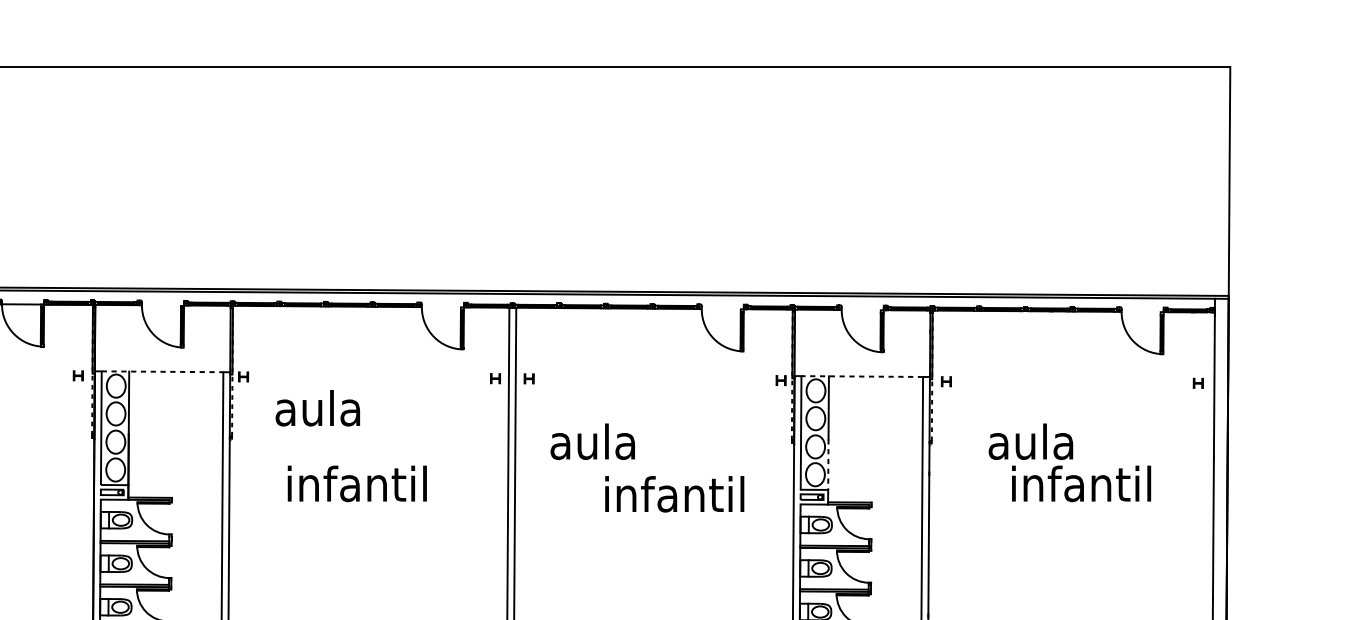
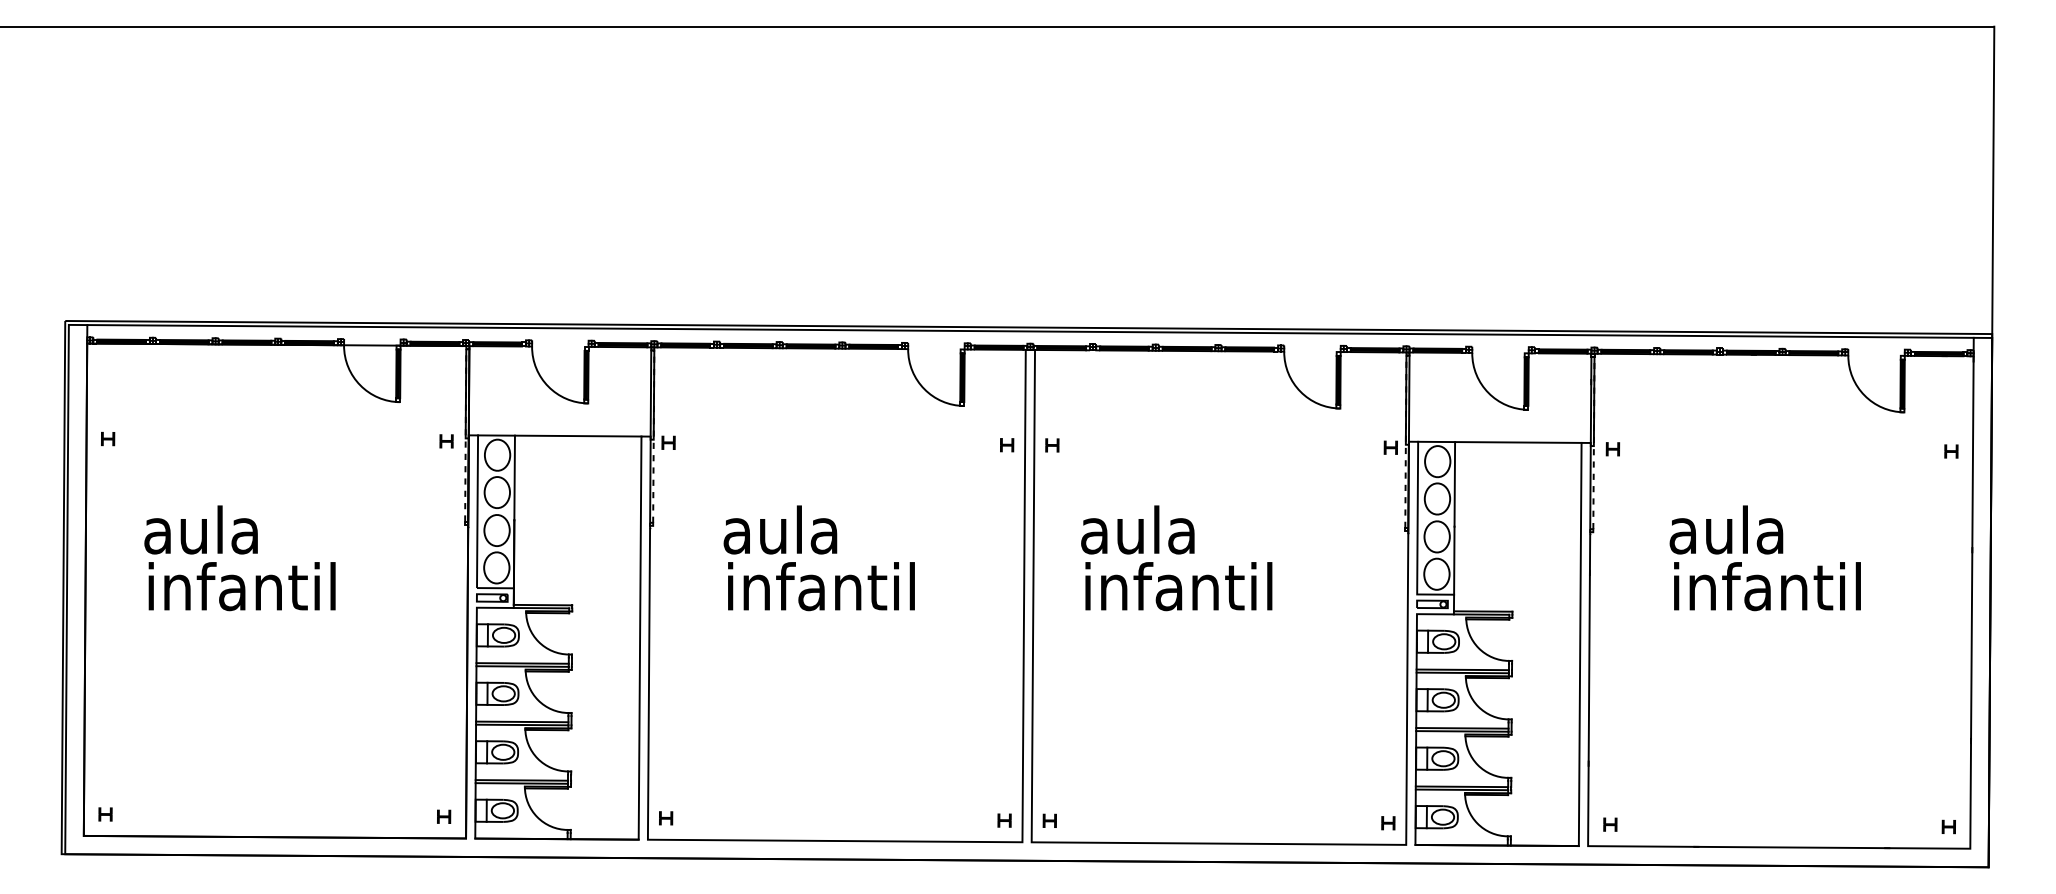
line: (162, 371) -> (559, 435), dashed -> solid
line: (862, 376) -> (1499, 442), dashed -> solid
text: (317, 407) -> (780, 529), moved
line: (828, 465) -> (1454, 561), dashed -> solid
text: (1081, 483) -> (1767, 586), moved
text: (674, 494) -> (1178, 586), moved

